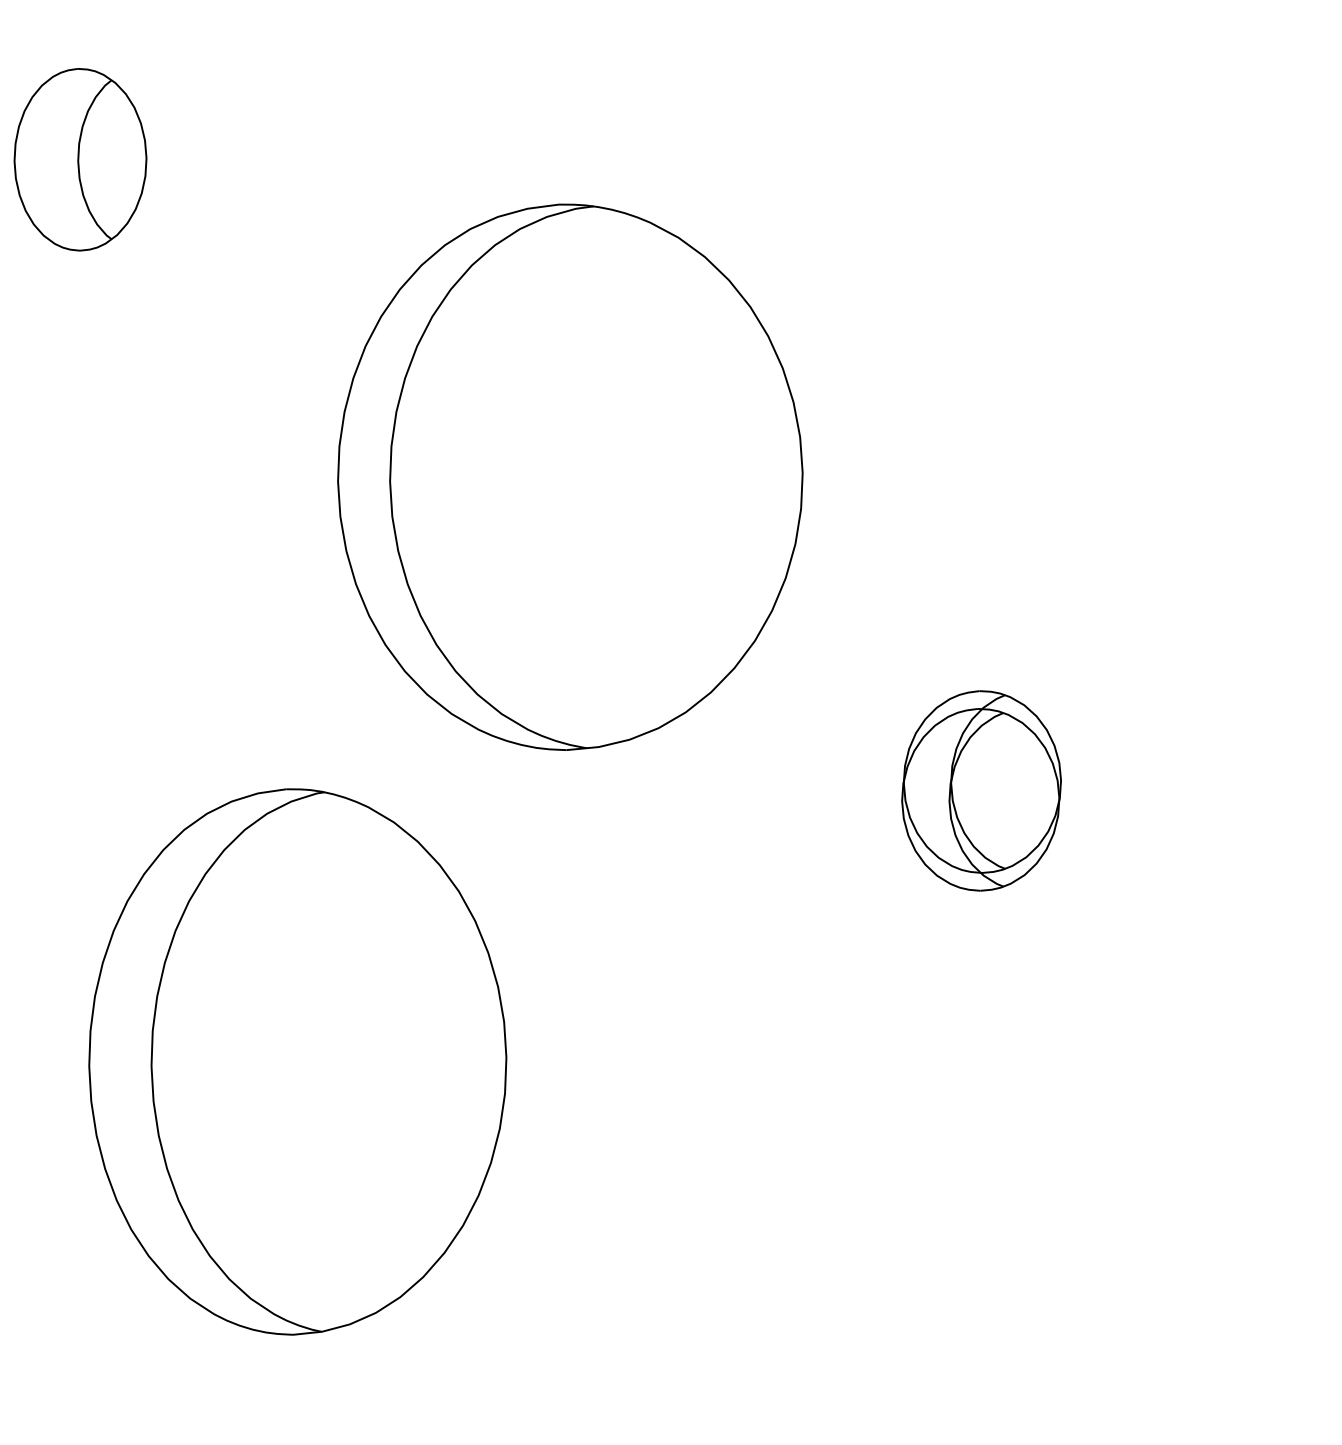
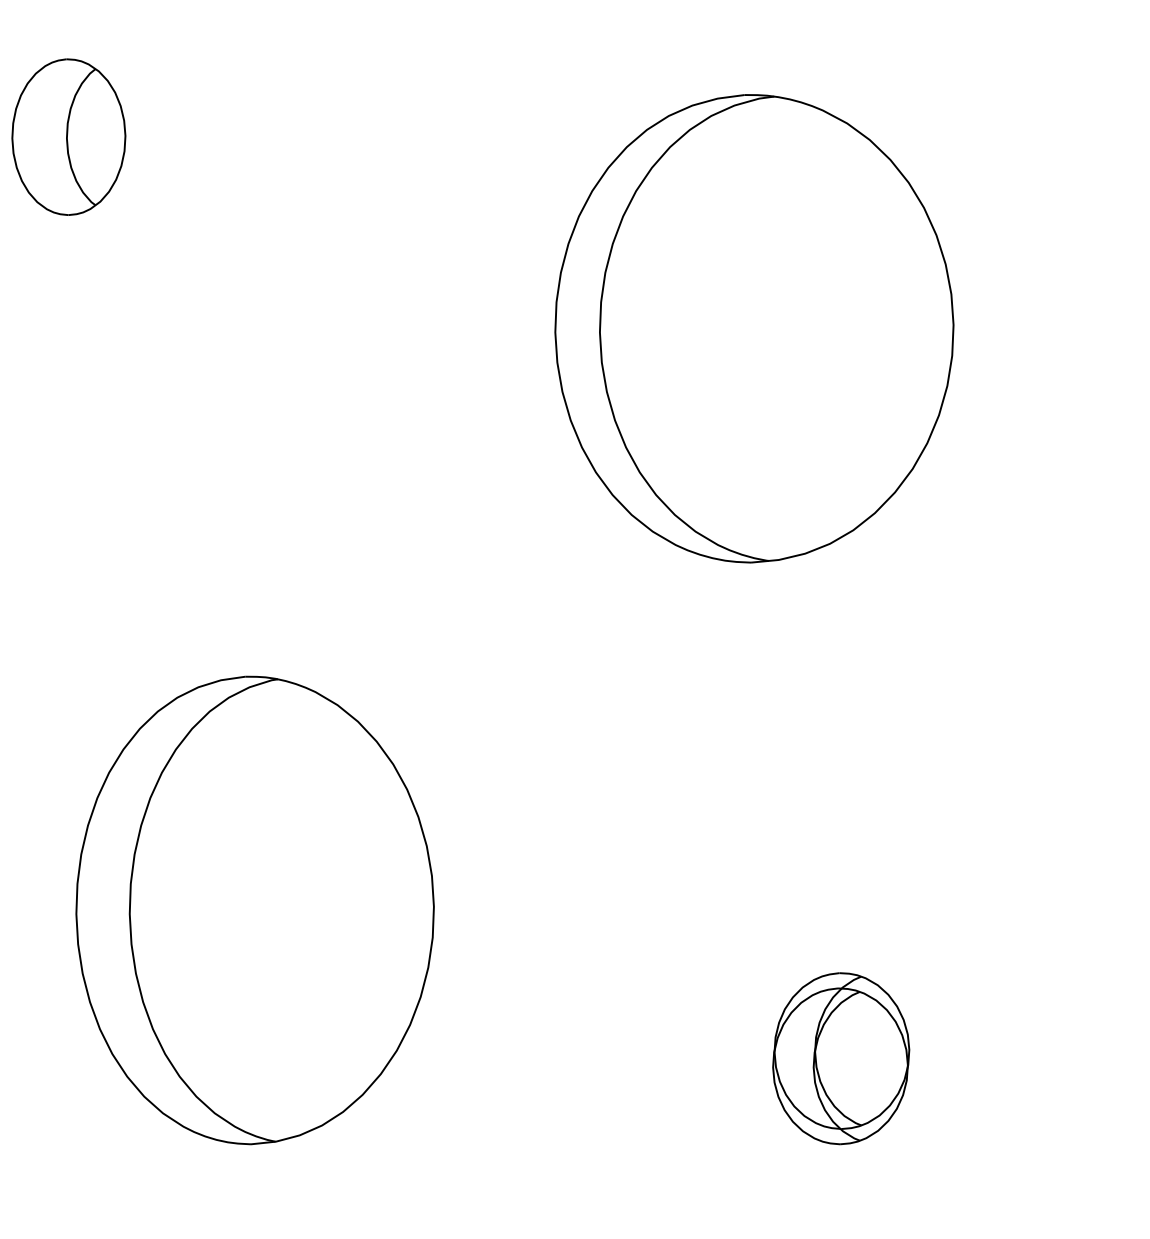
part: (570, 476) -> (754, 328), moved
part: (981, 790) -> (841, 1058), moved

